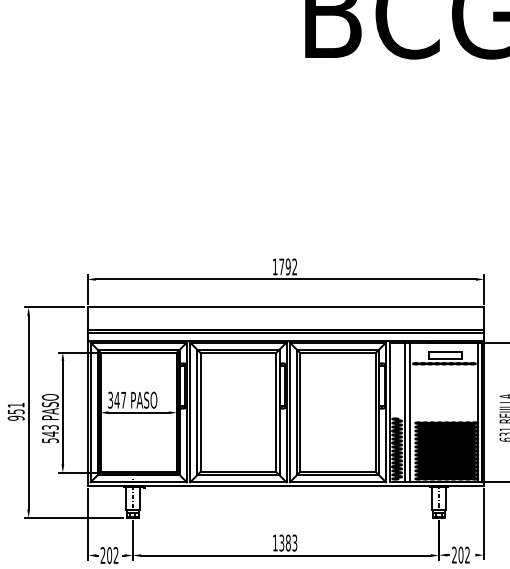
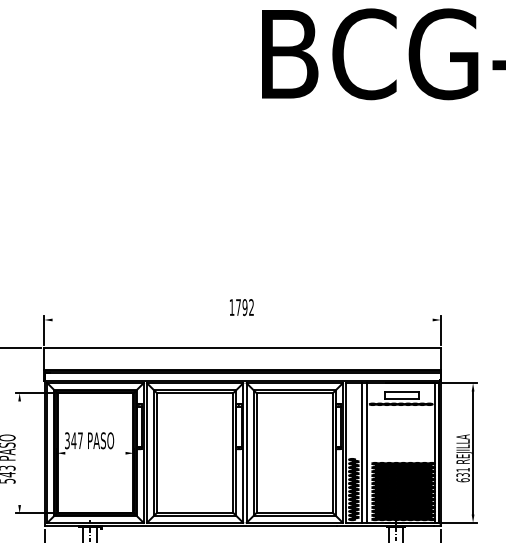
line: (285, 279) -> (242, 320), removed
line: (62, 412) -> (19, 453), removed
line: (138, 412) -> (95, 453), removed

